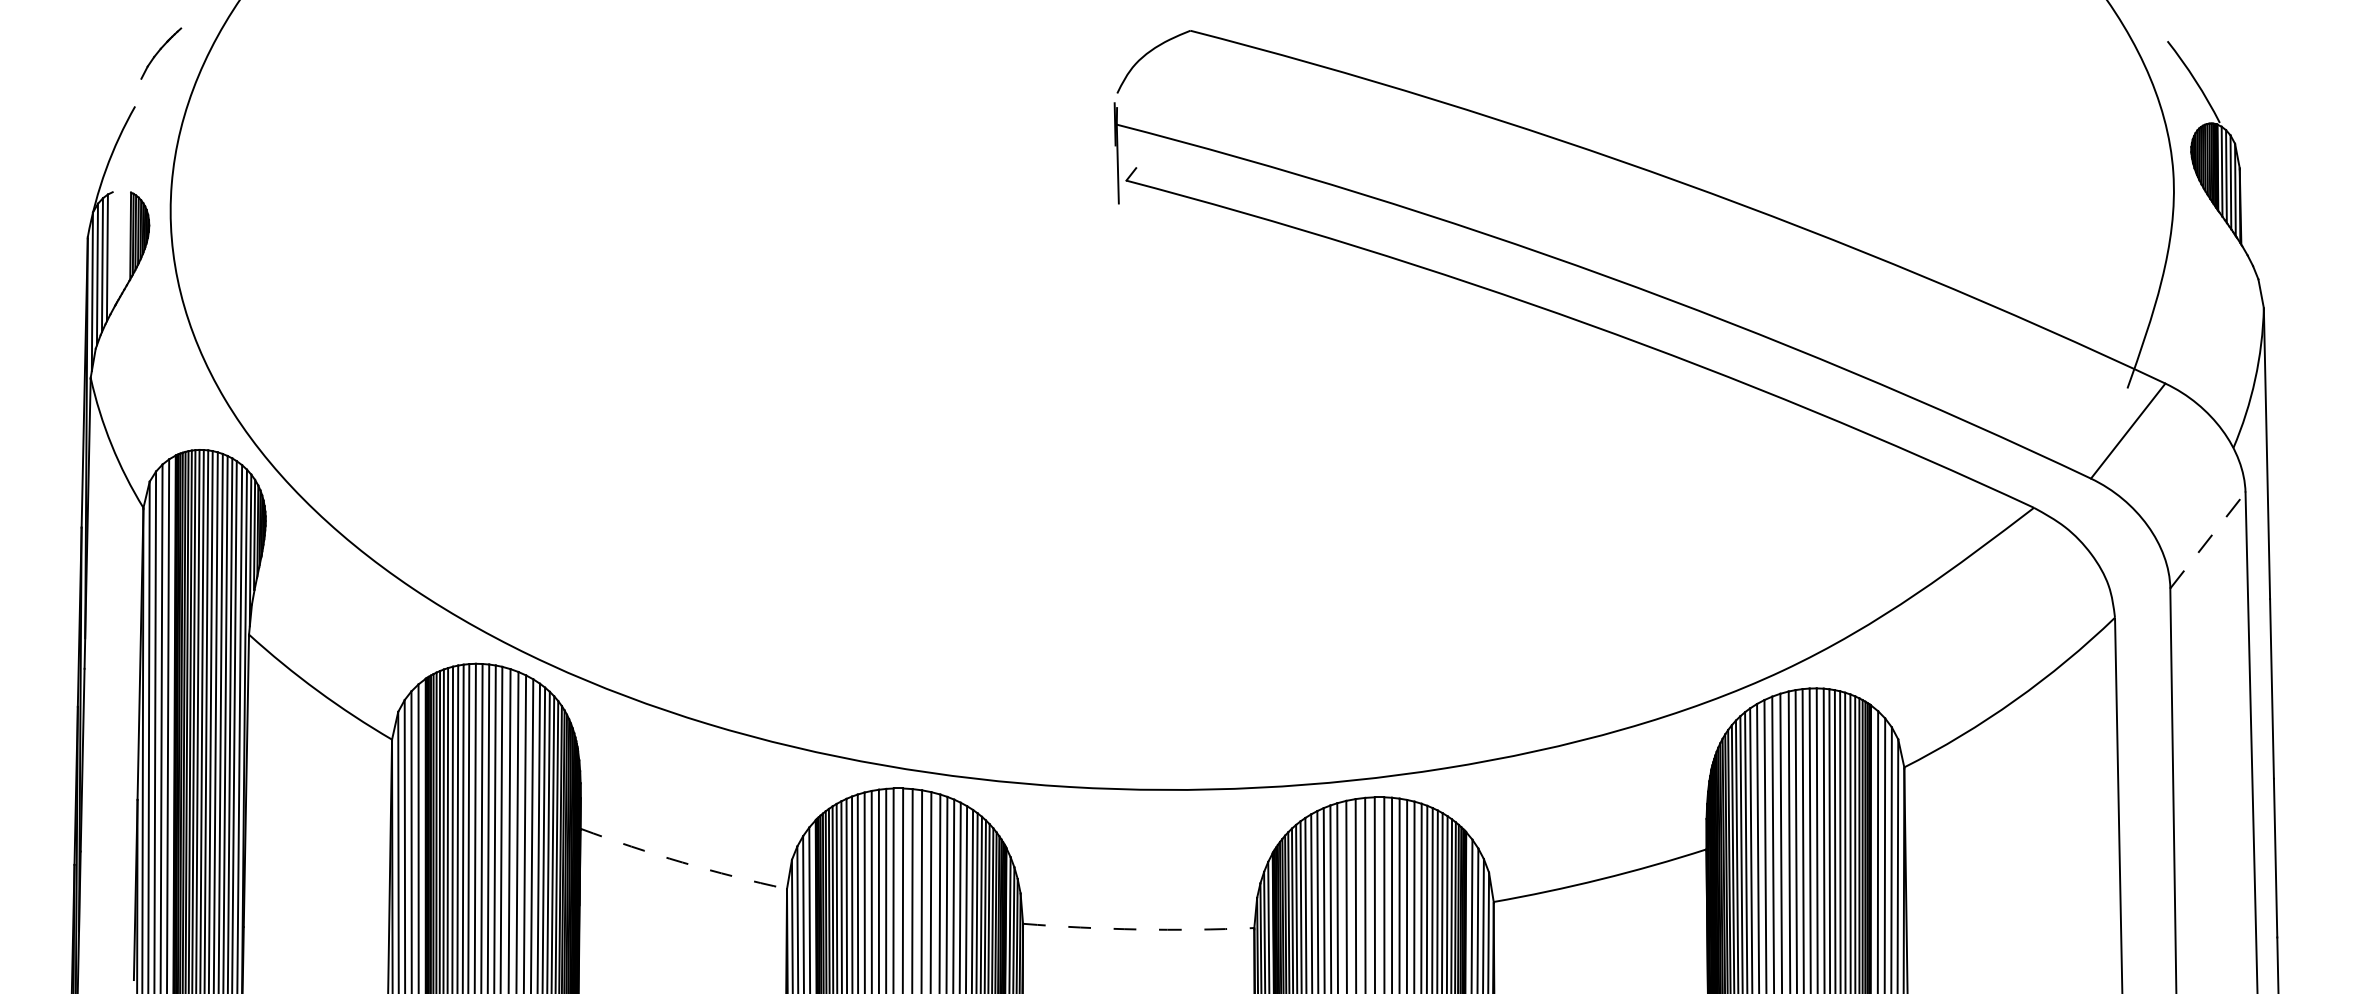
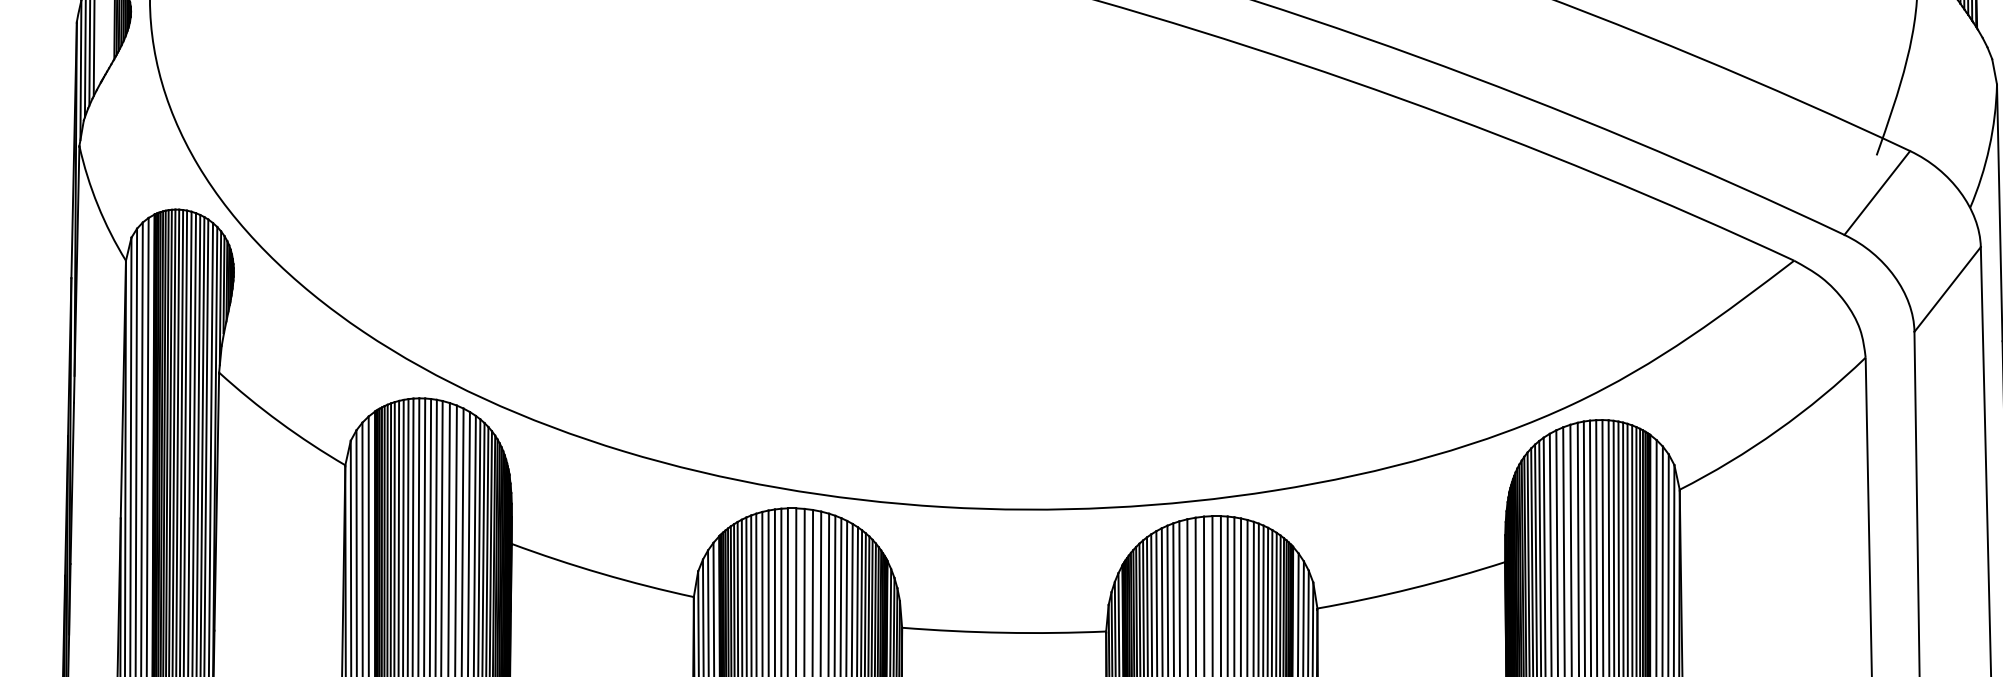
line: (2208, 540) -> (1948, 289), dashed -> solid
arc: (682, 862) -> (601, 573), dashed -> solid
arc: (1138, 929) -> (1003, 632), dashed -> solid

